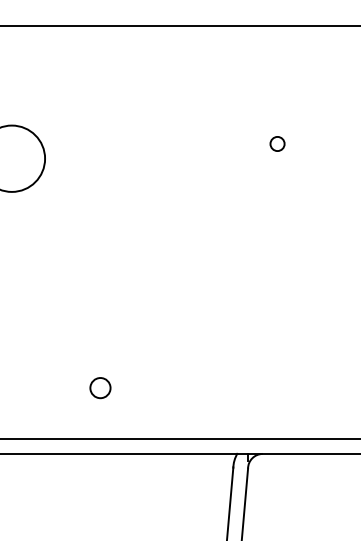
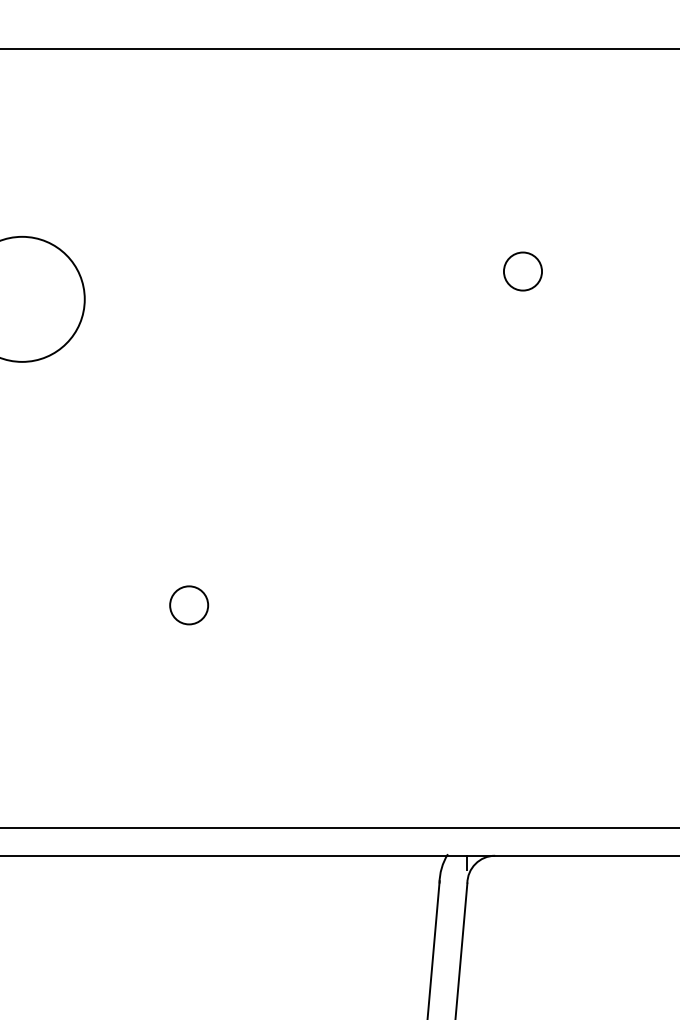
circle: (277, 143) -> (522, 270), size x1.43
circle: (100, 388) -> (189, 606), moved

